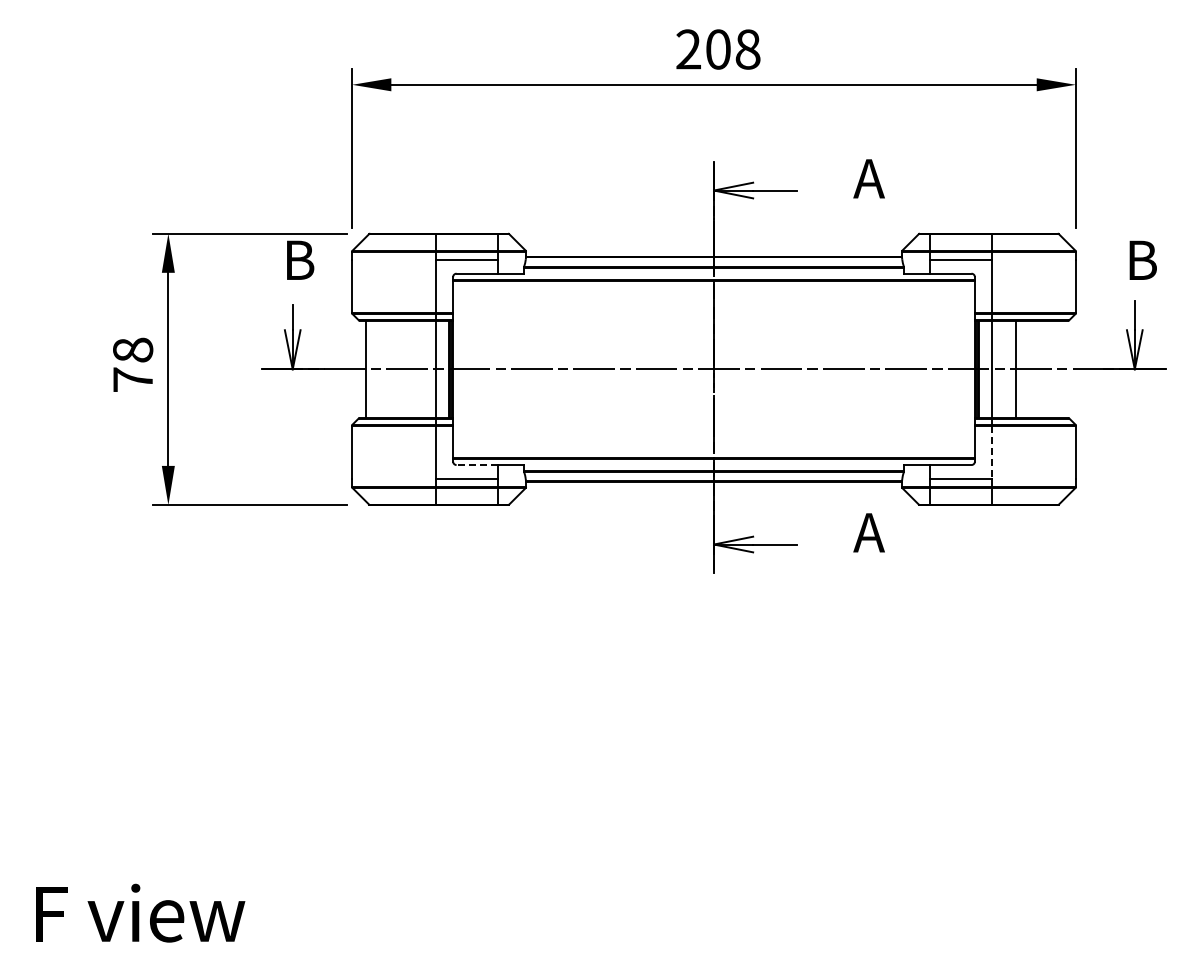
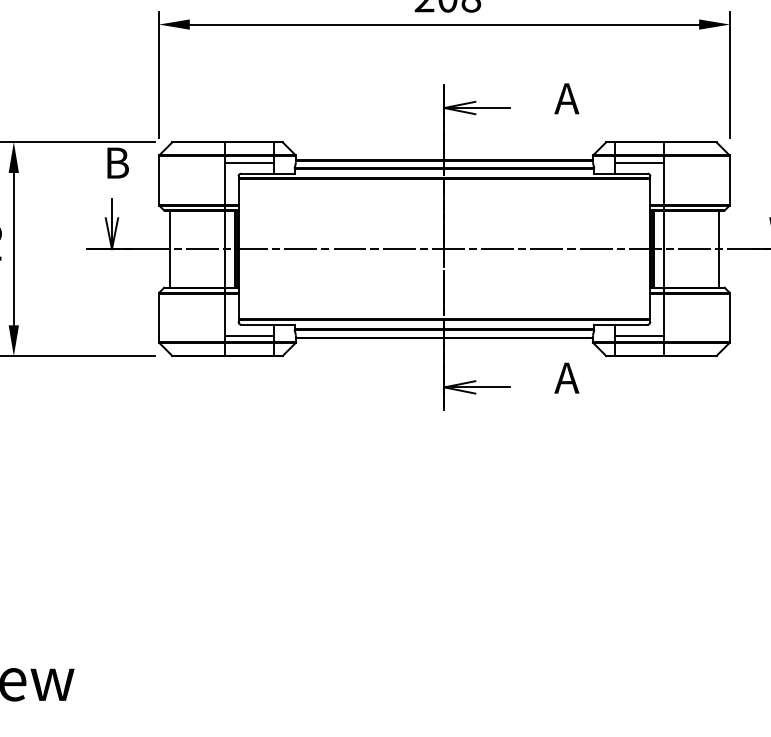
line: (1015, 369) -> (718, 249), moved
line: (992, 452) -> (664, 314), dashed -> solid
line: (477, 465) -> (257, 325), dashed -> solid

